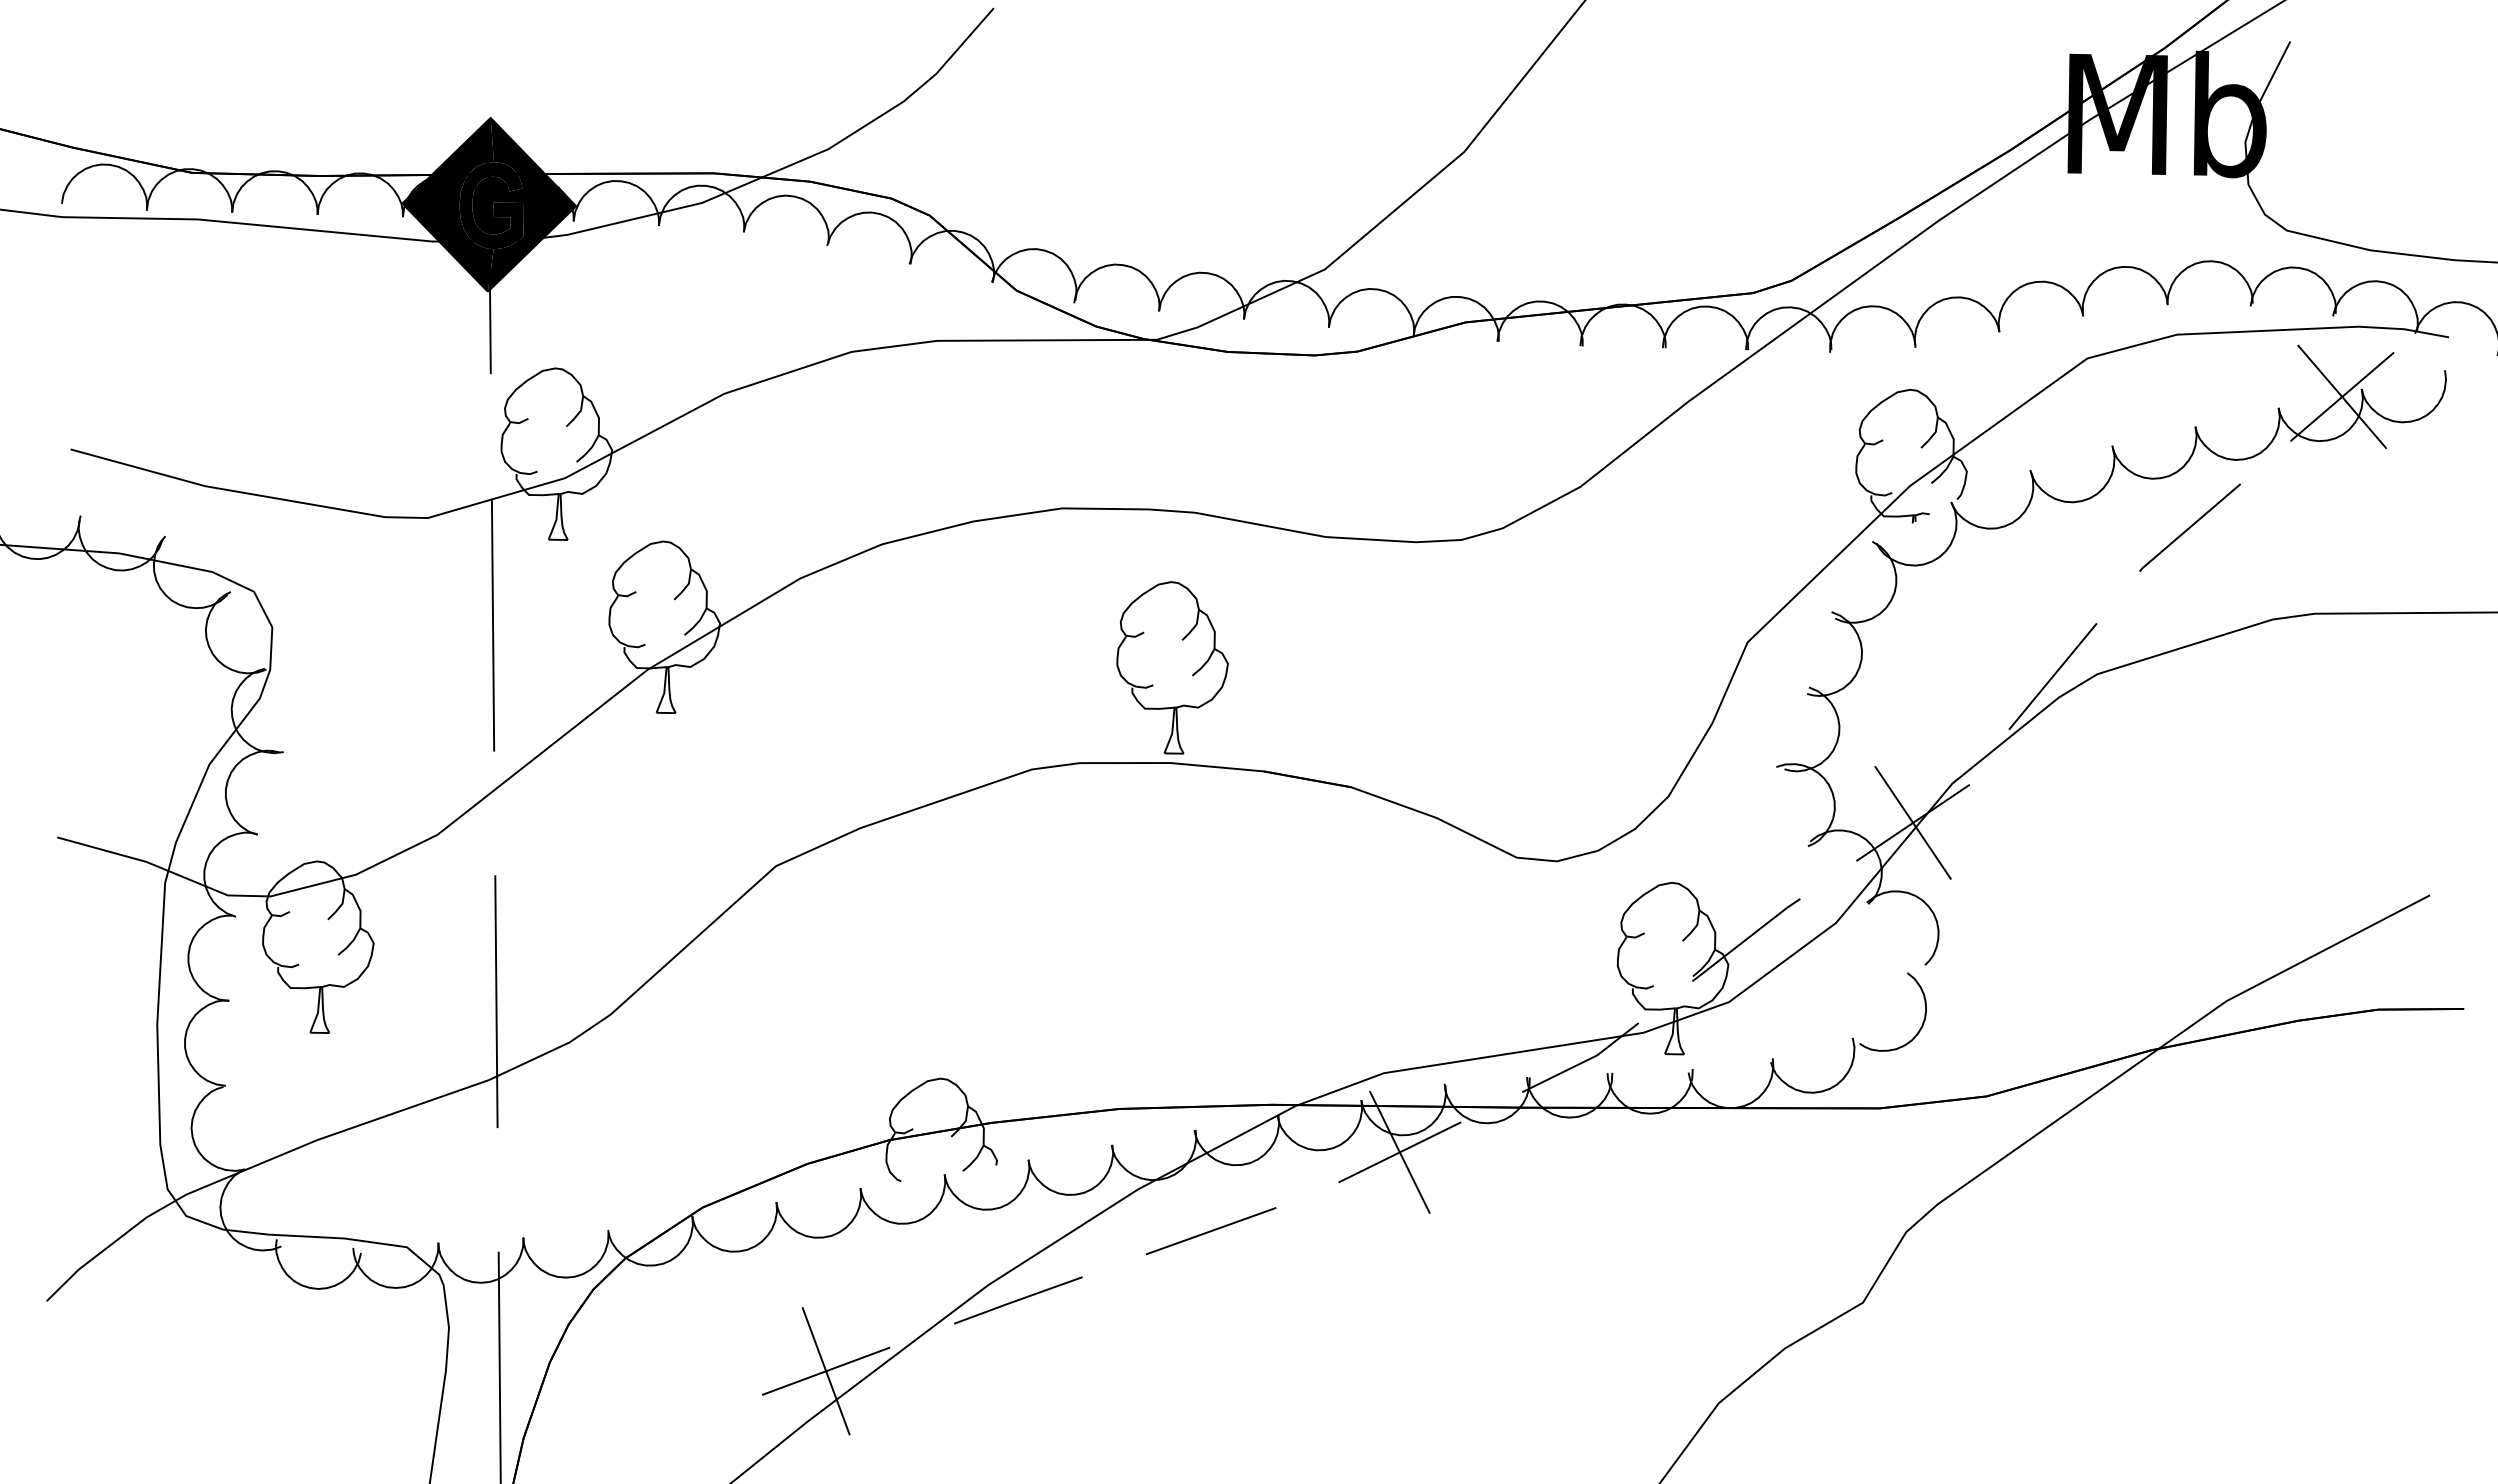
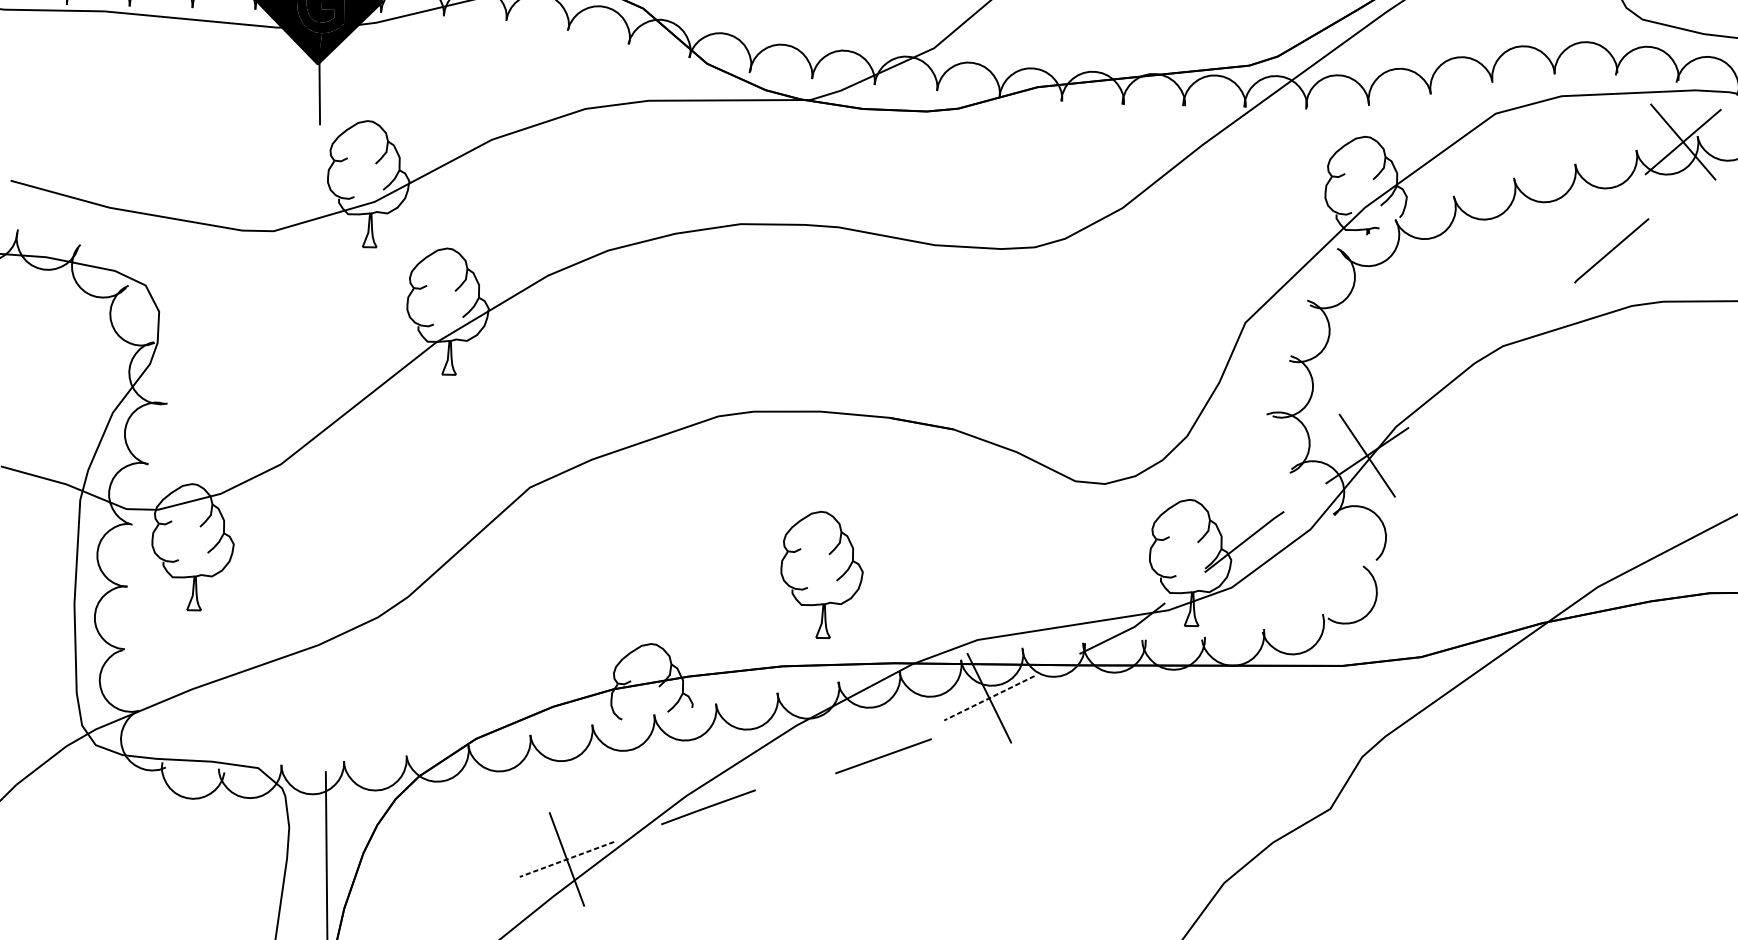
line: (2189, 527) -> (1611, 250), moved
line: (492, 624) -> (321, 309), removed
part: (1172, 667) -> (821, 574), moved
line: (2052, 676) -> (1469, 347), removed
line: (496, 1001) -> (324, 587), removed
line: (1399, 1152) -> (989, 698), solid -> dashed
line: (1210, 1231) -> (883, 756), moved
line: (826, 1371) -> (567, 859), solid -> dashed

